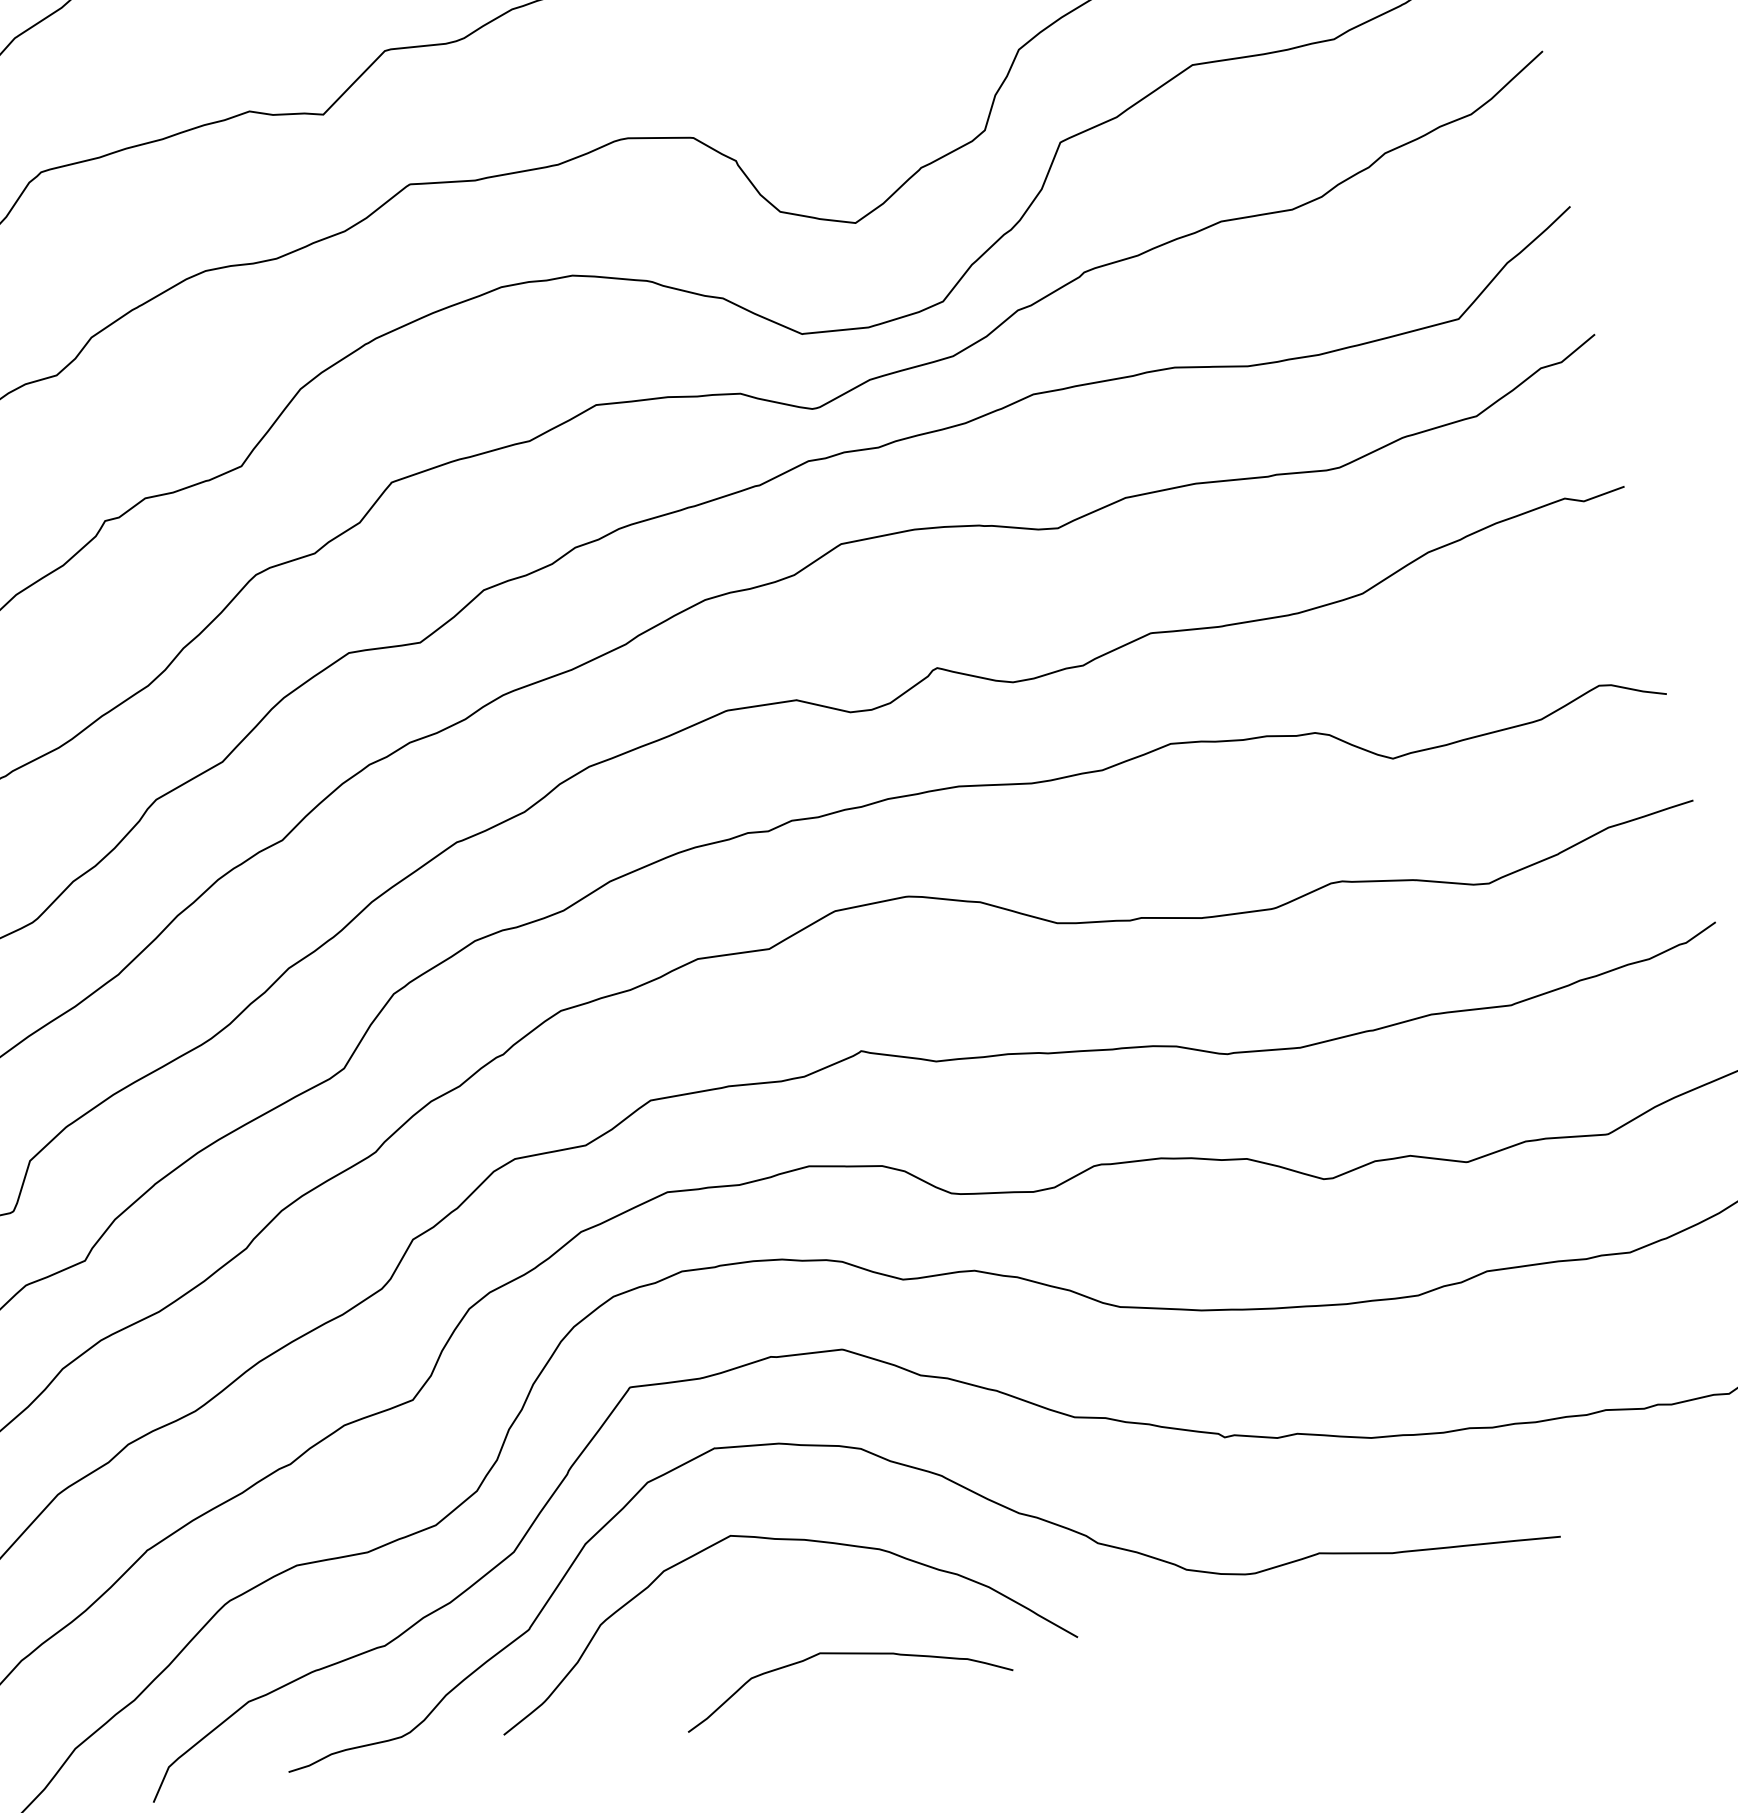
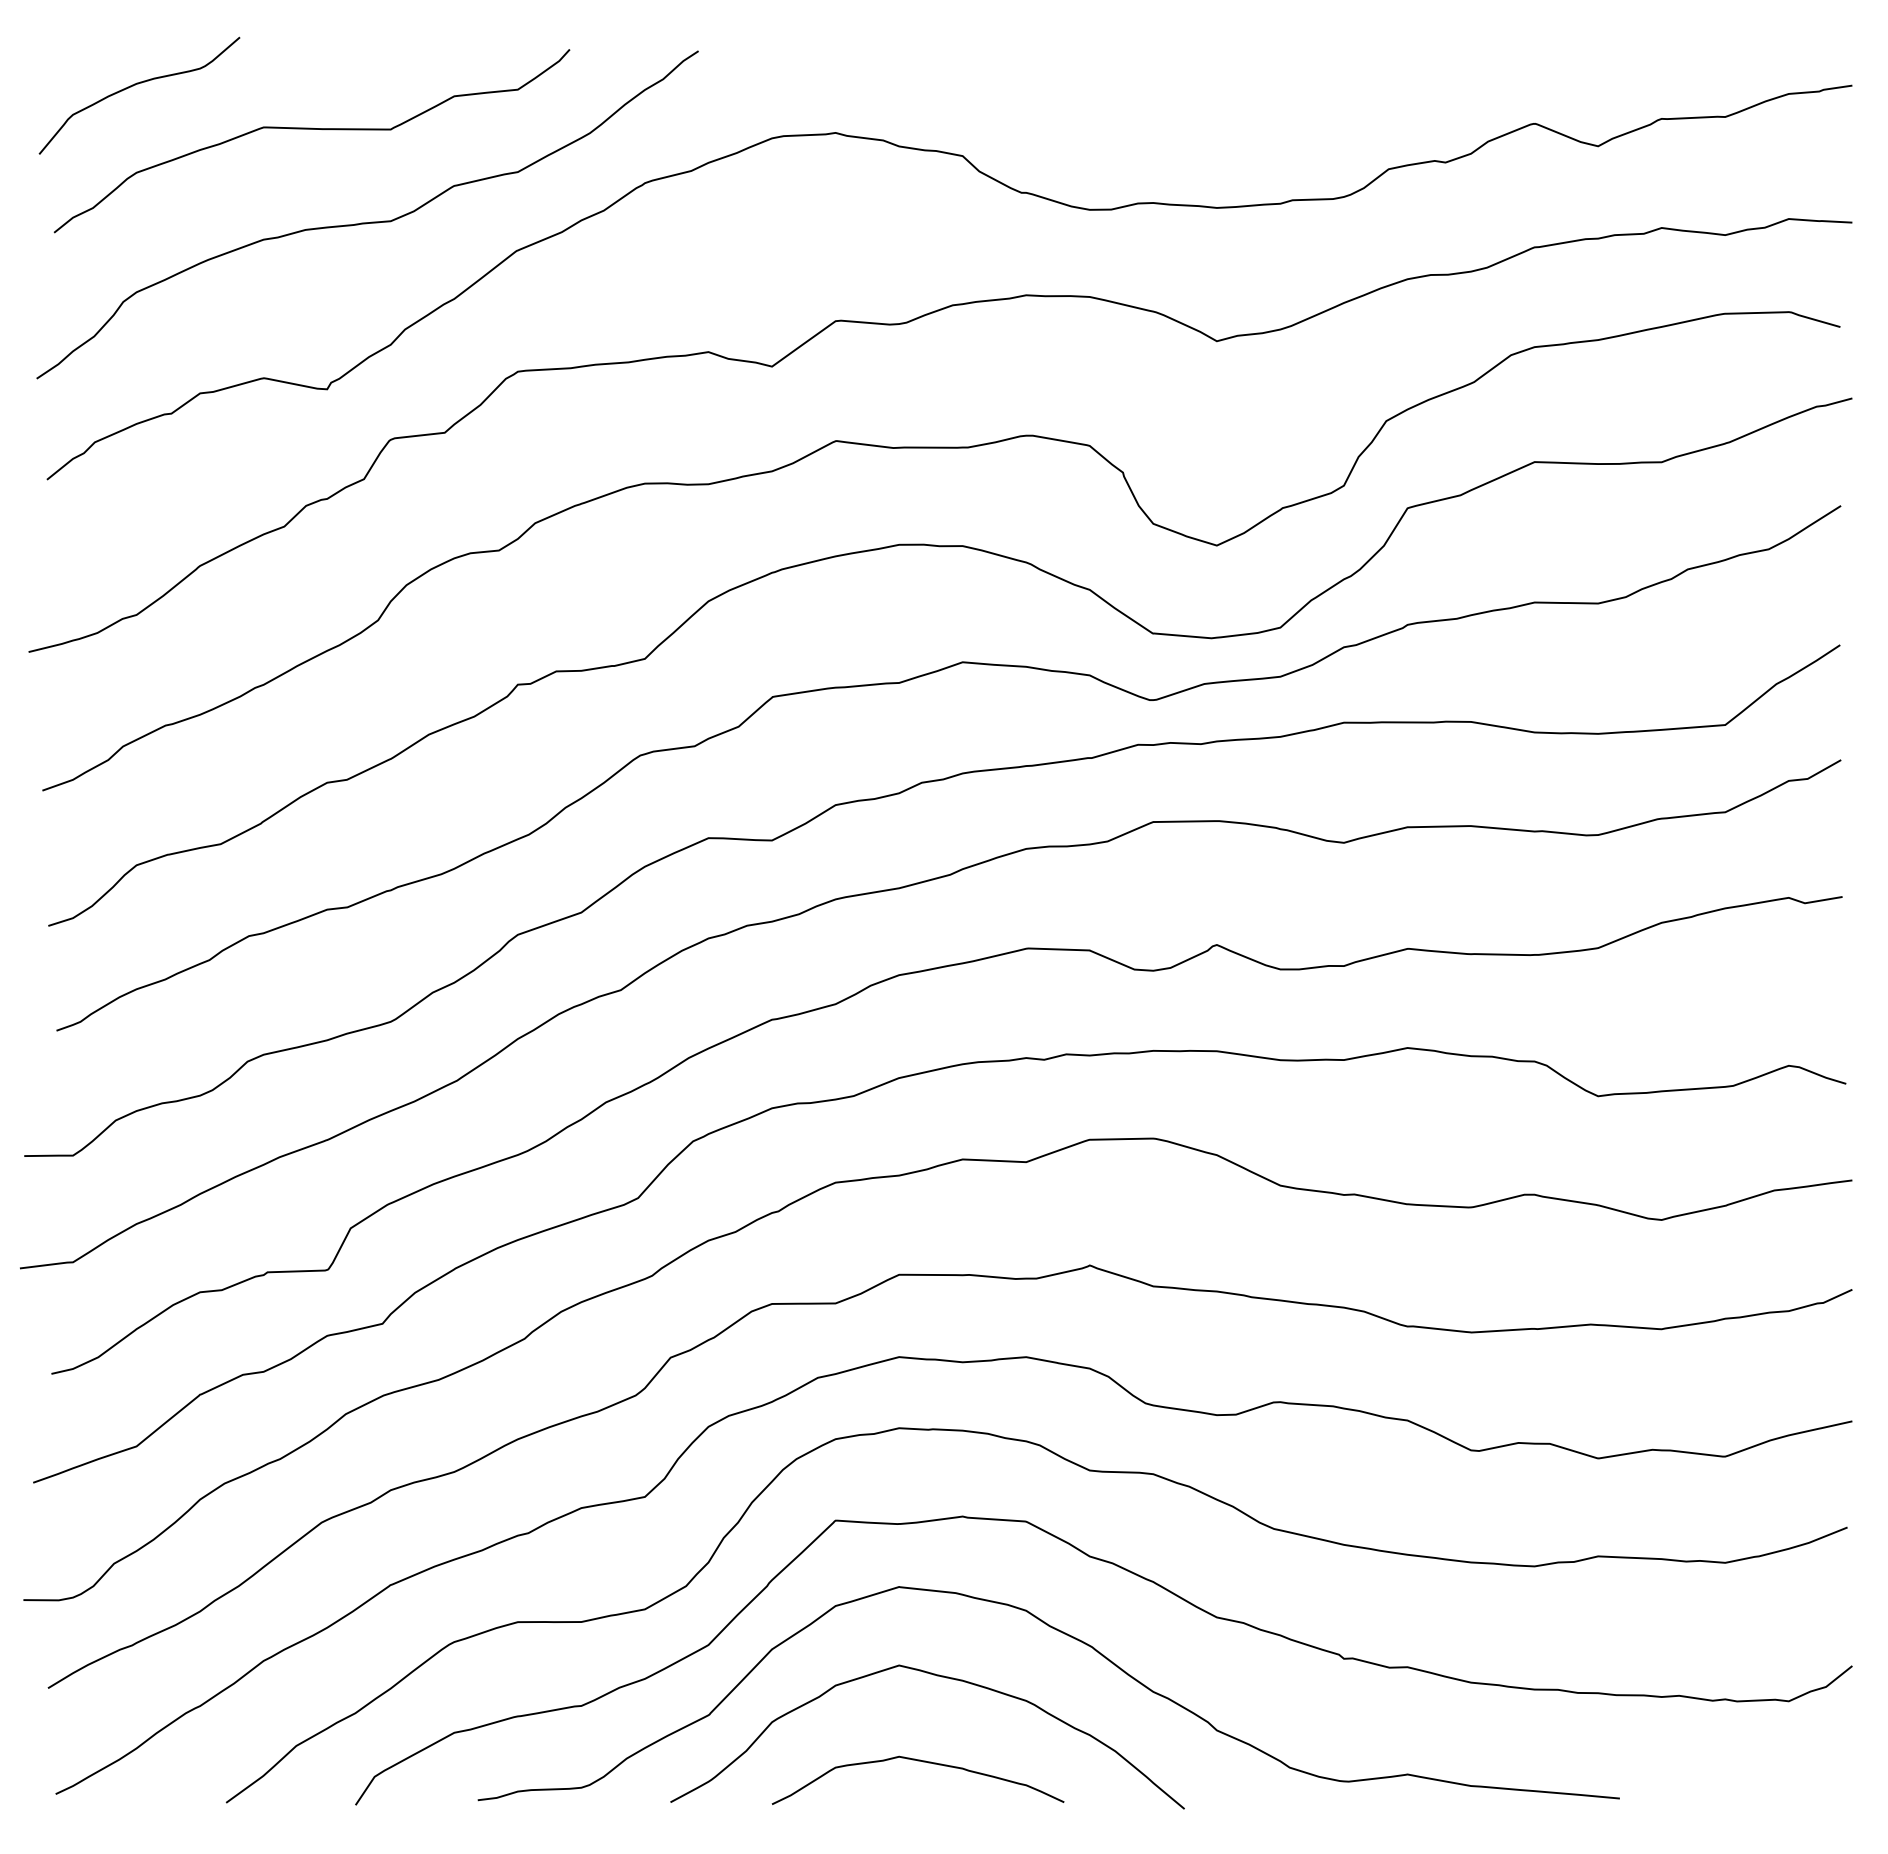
curve: (841, 1654) -> (917, 1761), moved

